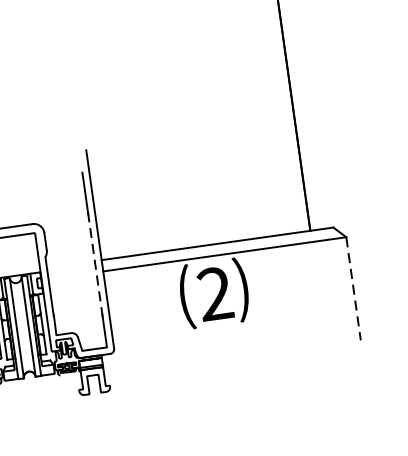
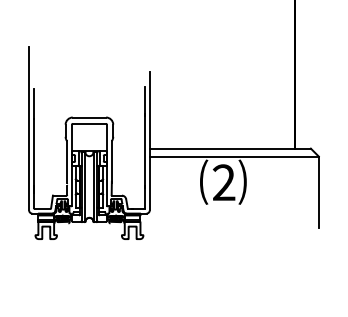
line: (96, 264) -> (145, 151), dashed -> solid
line: (353, 288) -> (318, 192), dashed -> solid

